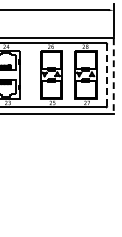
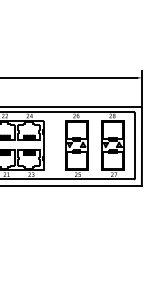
line: (107, 75) -> (135, 146), dashed -> solid
line: (113, 76) -> (141, 147), dashed -> solid

